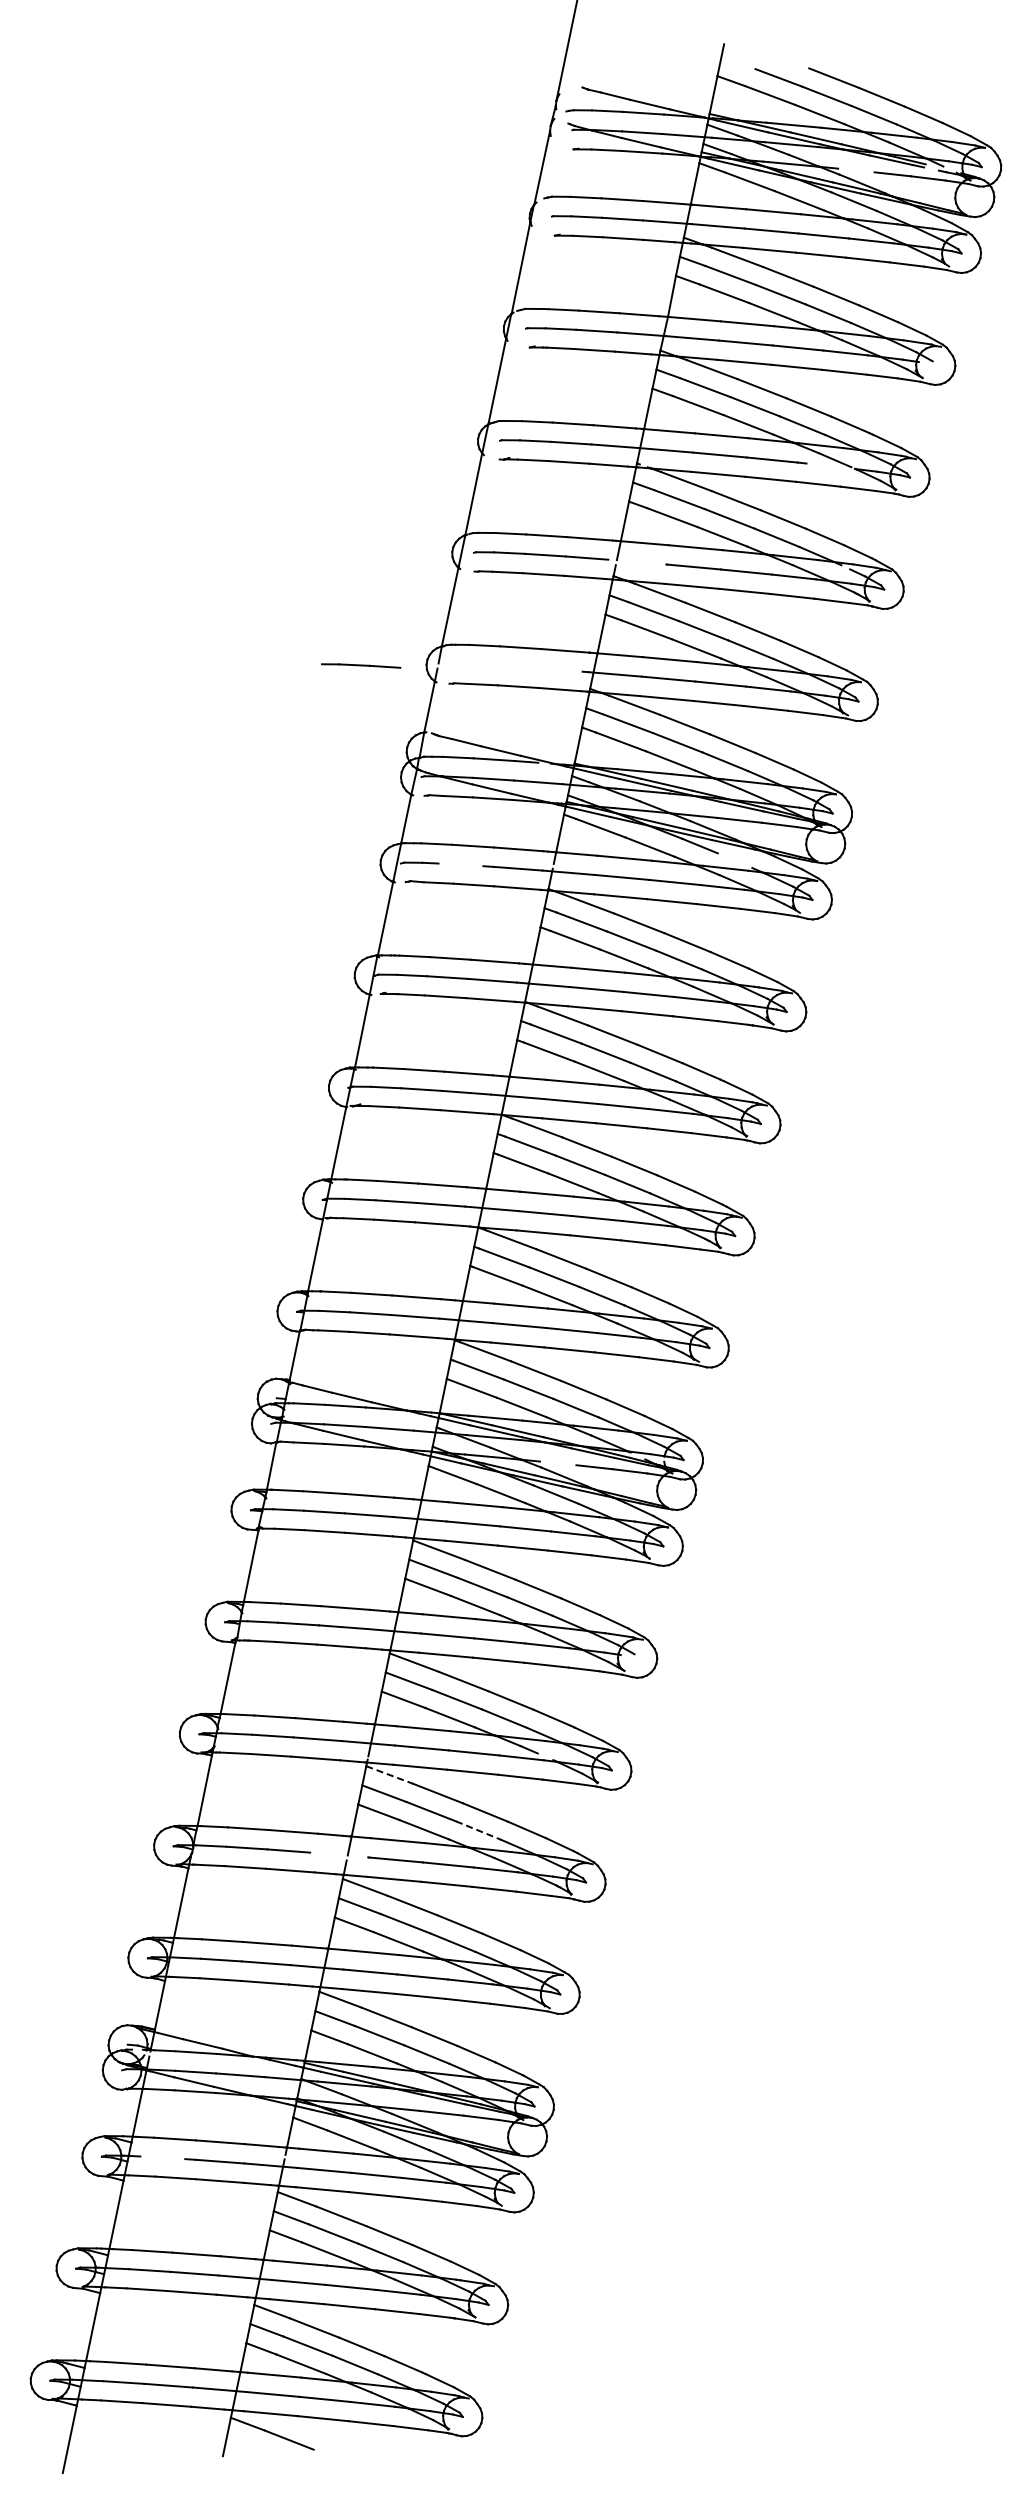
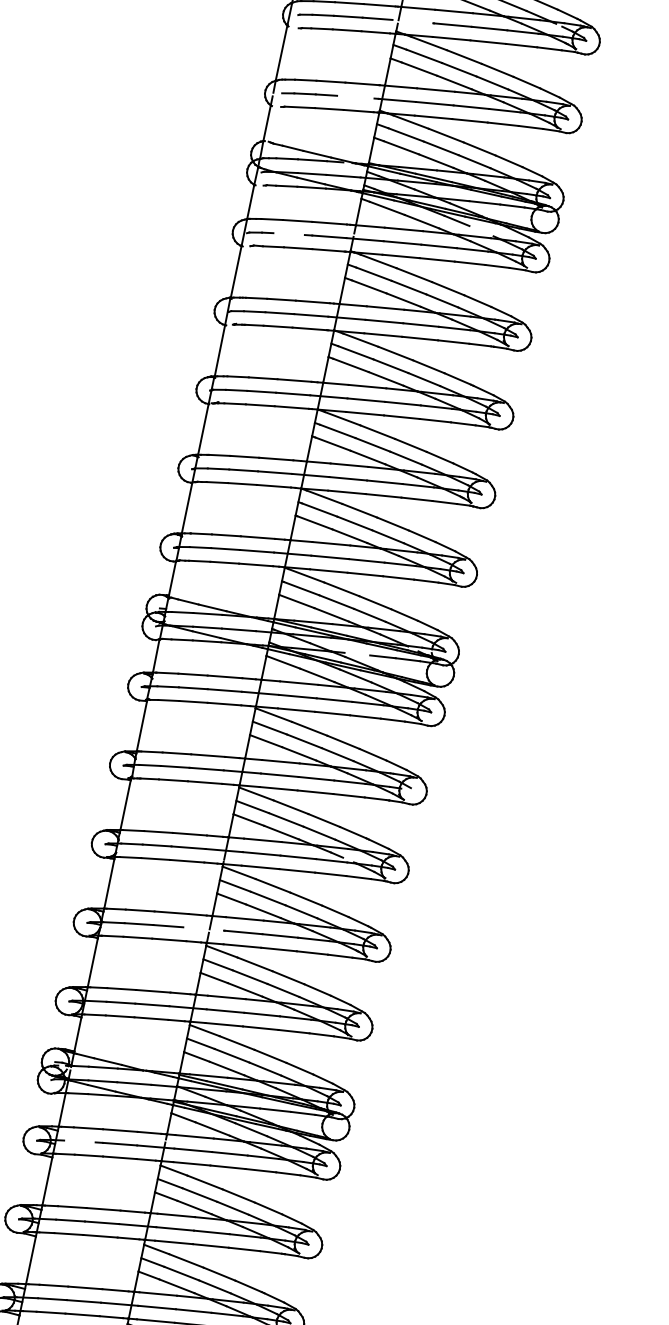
line: (361, 665) -> (309, 94), moved
line: (390, 1775) -> (239, 873), dashed -> solid
line: (479, 1830) -> (302, 911), dashed -> solid

